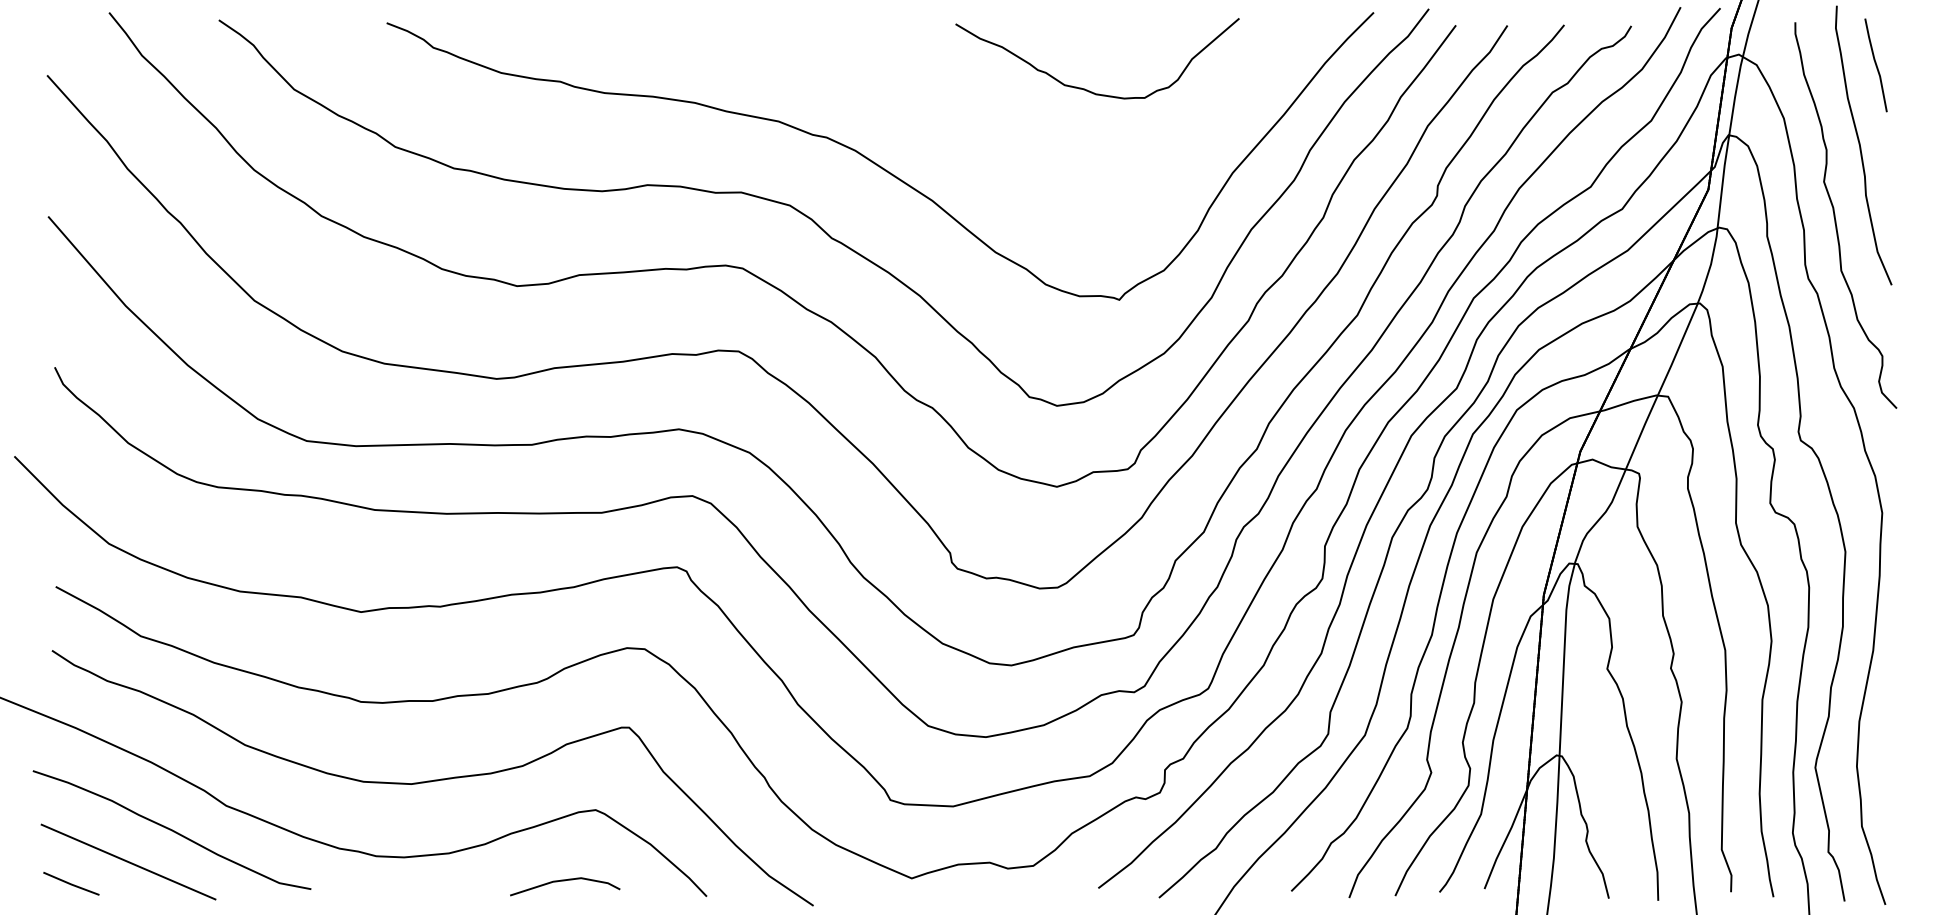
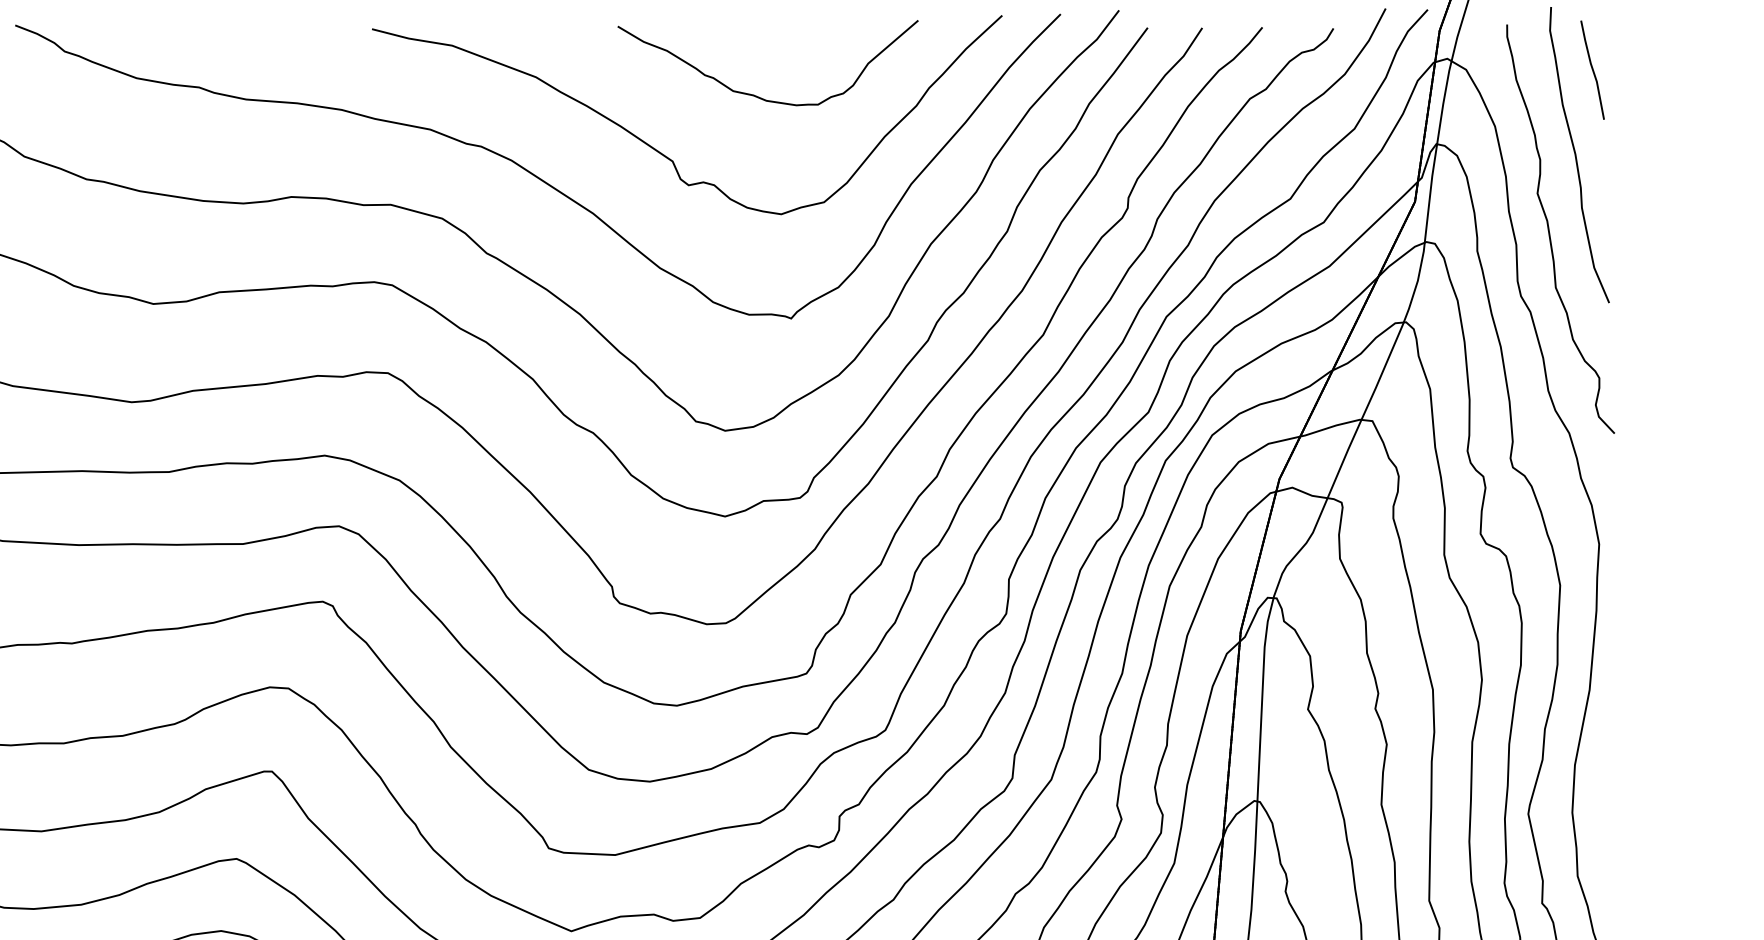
curve: (997, 143) -> (662, 152), added

